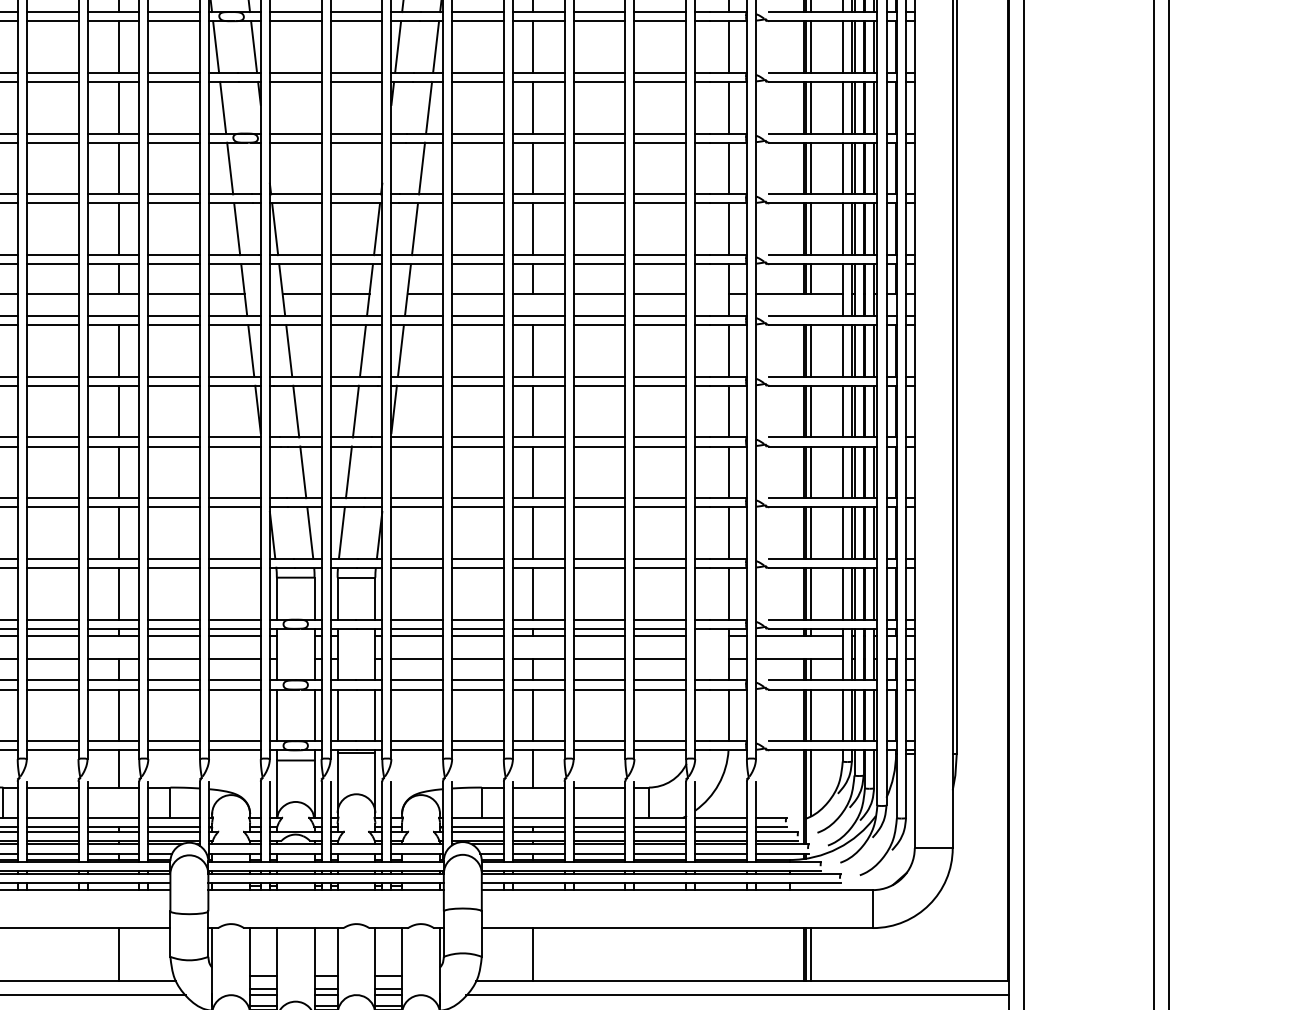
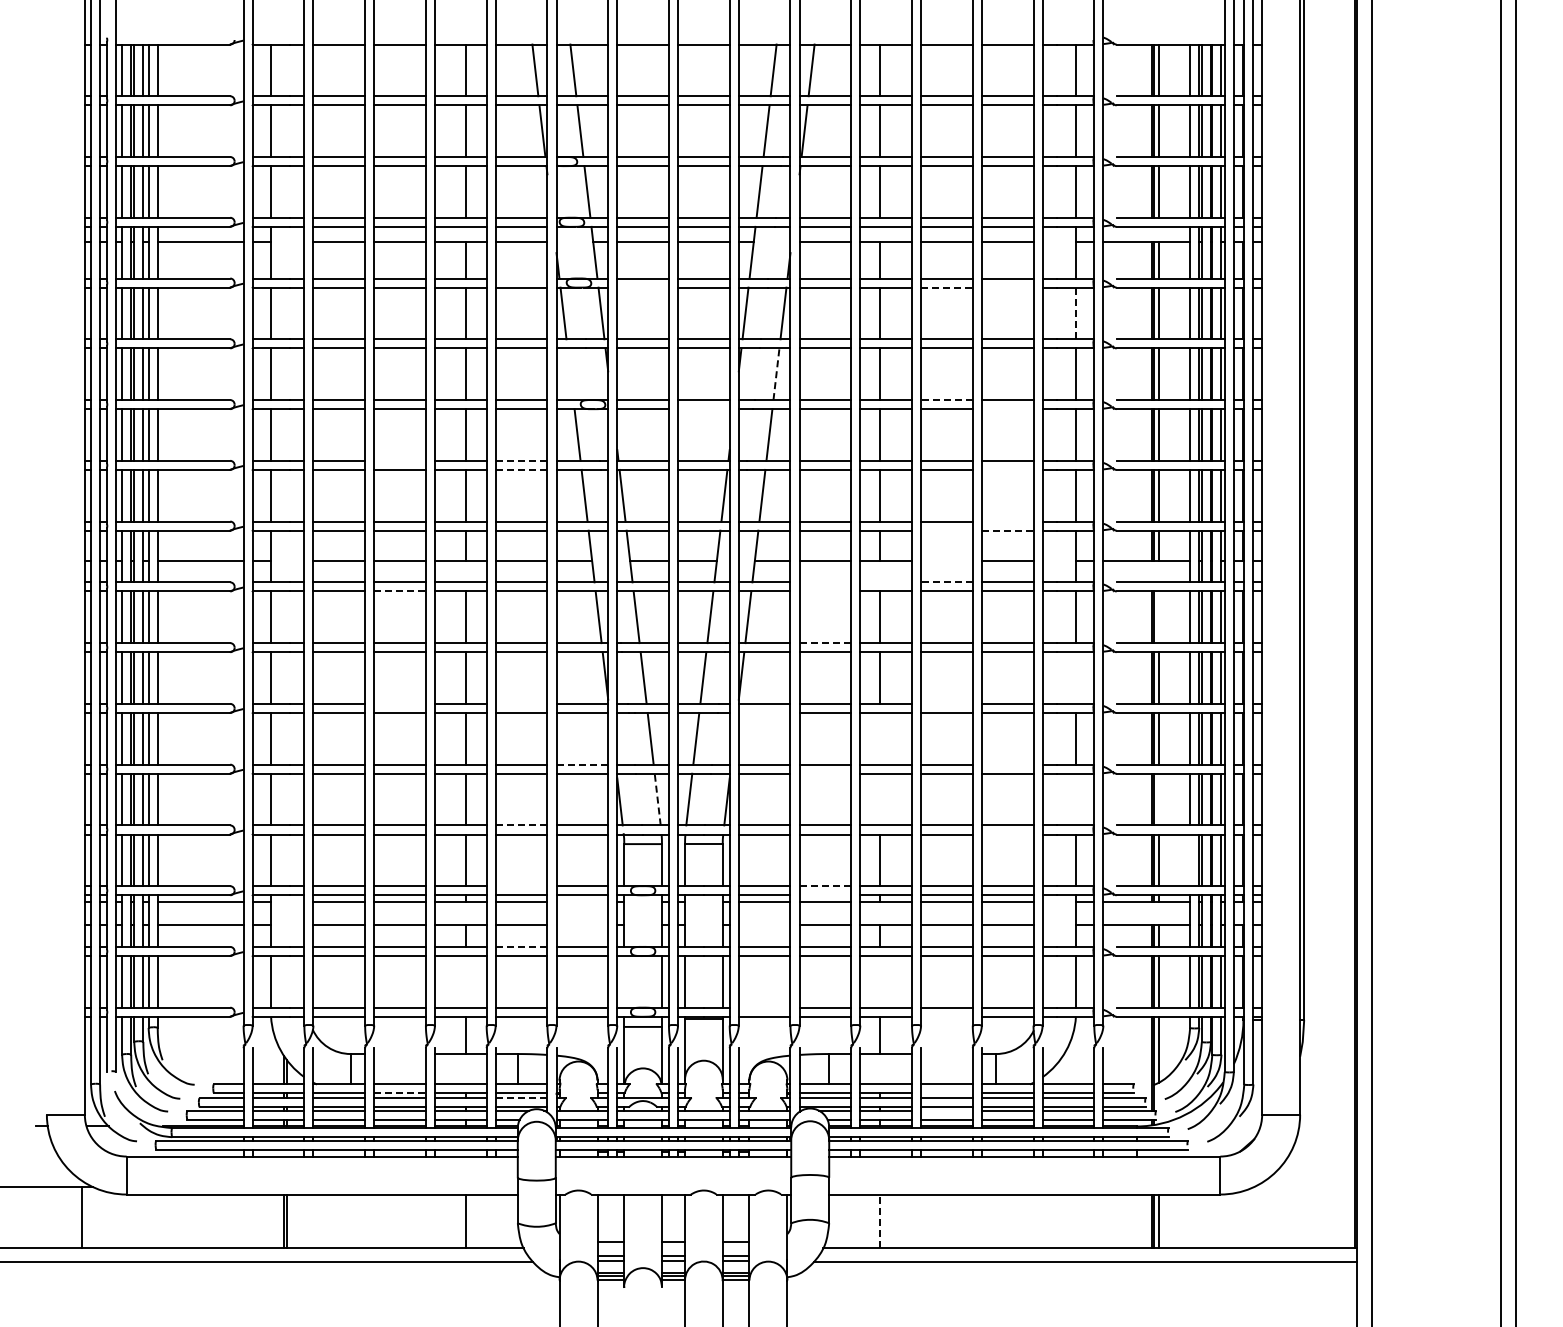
line: (174, 12) -> (521, 278), removed
line: (295, 21) -> (642, 287), removed
line: (599, 21) -> (946, 287), solid -> dashed
line: (660, 21) -> (1007, 287), removed
line: (729, 47) -> (1076, 313), solid -> dashed
line: (223, 108) -> (570, 374), removed
line: (429, 108) -> (776, 374), solid -> dashed
line: (599, 134) -> (946, 400), solid -> dashed
line: (356, 143) -> (703, 409), removed
line: (660, 143) -> (1007, 409), removed
line: (52, 194) -> (399, 460), removed
line: (174, 194) -> (521, 460), solid -> dashed
line: (174, 203) -> (521, 469), solid -> dashed
line: (660, 203) -> (1007, 469), removed
line: (660, 255) -> (1007, 521), removed
line: (599, 264) -> (946, 530), removed
line: (660, 264) -> (1007, 530), solid -> dashed
line: (599, 294) -> (946, 560), removed
line: (478, 316) -> (825, 582), removed
line: (539, 316) -> (886, 582), removed
line: (599, 316) -> (946, 582), solid -> dashed
line: (53, 325) -> (400, 591), solid -> dashed
line: (478, 325) -> (825, 591), removed
line: (811, 351) -> (1158, 617), removed
line: (478, 377) -> (825, 643), solid -> dashed
line: (729, 411) -> (1076, 677), removed
line: (52, 437) -> (399, 703), removed
line: (174, 437) -> (521, 703), removed
line: (599, 437) -> (946, 703), removed
line: (417, 446) -> (764, 712), removed
line: (532, 472) -> (879, 738), removed
line: (235, 498) -> (582, 764), solid -> dashed
line: (660, 498) -> (1007, 764), removed
line: (478, 507) -> (825, 773), removed
line: (310, 533) -> (657, 799), solid -> dashed
line: (532, 533) -> (879, 799), removed
line: (729, 533) -> (1076, 799), removed
line: (811, 533) -> (1158, 799), removed
line: (174, 559) -> (521, 825), solid -> dashed
line: (660, 568) -> (1007, 834), removed
line: (843, 594) -> (1190, 860), removed
line: (174, 620) -> (521, 886), removed
line: (478, 620) -> (825, 886), solid -> dashed
line: (478, 629) -> (825, 895), removed
line: (235, 636) -> (582, 902), removed
line: (235, 659) -> (582, 925), removed
line: (417, 659) -> (764, 925), removed
line: (174, 680) -> (521, 946), solid -> dashed
line: (119, 715) -> (466, 981), removed
line: (277, 715) -> (624, 981), removed
line: (532, 715) -> (879, 981), removed
line: (417, 741) -> (764, 1007), removed
line: (599, 750) -> (946, 1016), removed
line: (52, 788) -> (399, 1054), removed
line: (599, 788) -> (946, 1054), removed
line: (53, 827) -> (400, 1093), solid -> dashed
line: (599, 827) -> (946, 1093), removed
line: (174, 832) -> (521, 1098), solid -> dashed
line: (599, 844) -> (946, 1110), removed
line: (532, 955) -> (879, 1221), solid -> dashed

